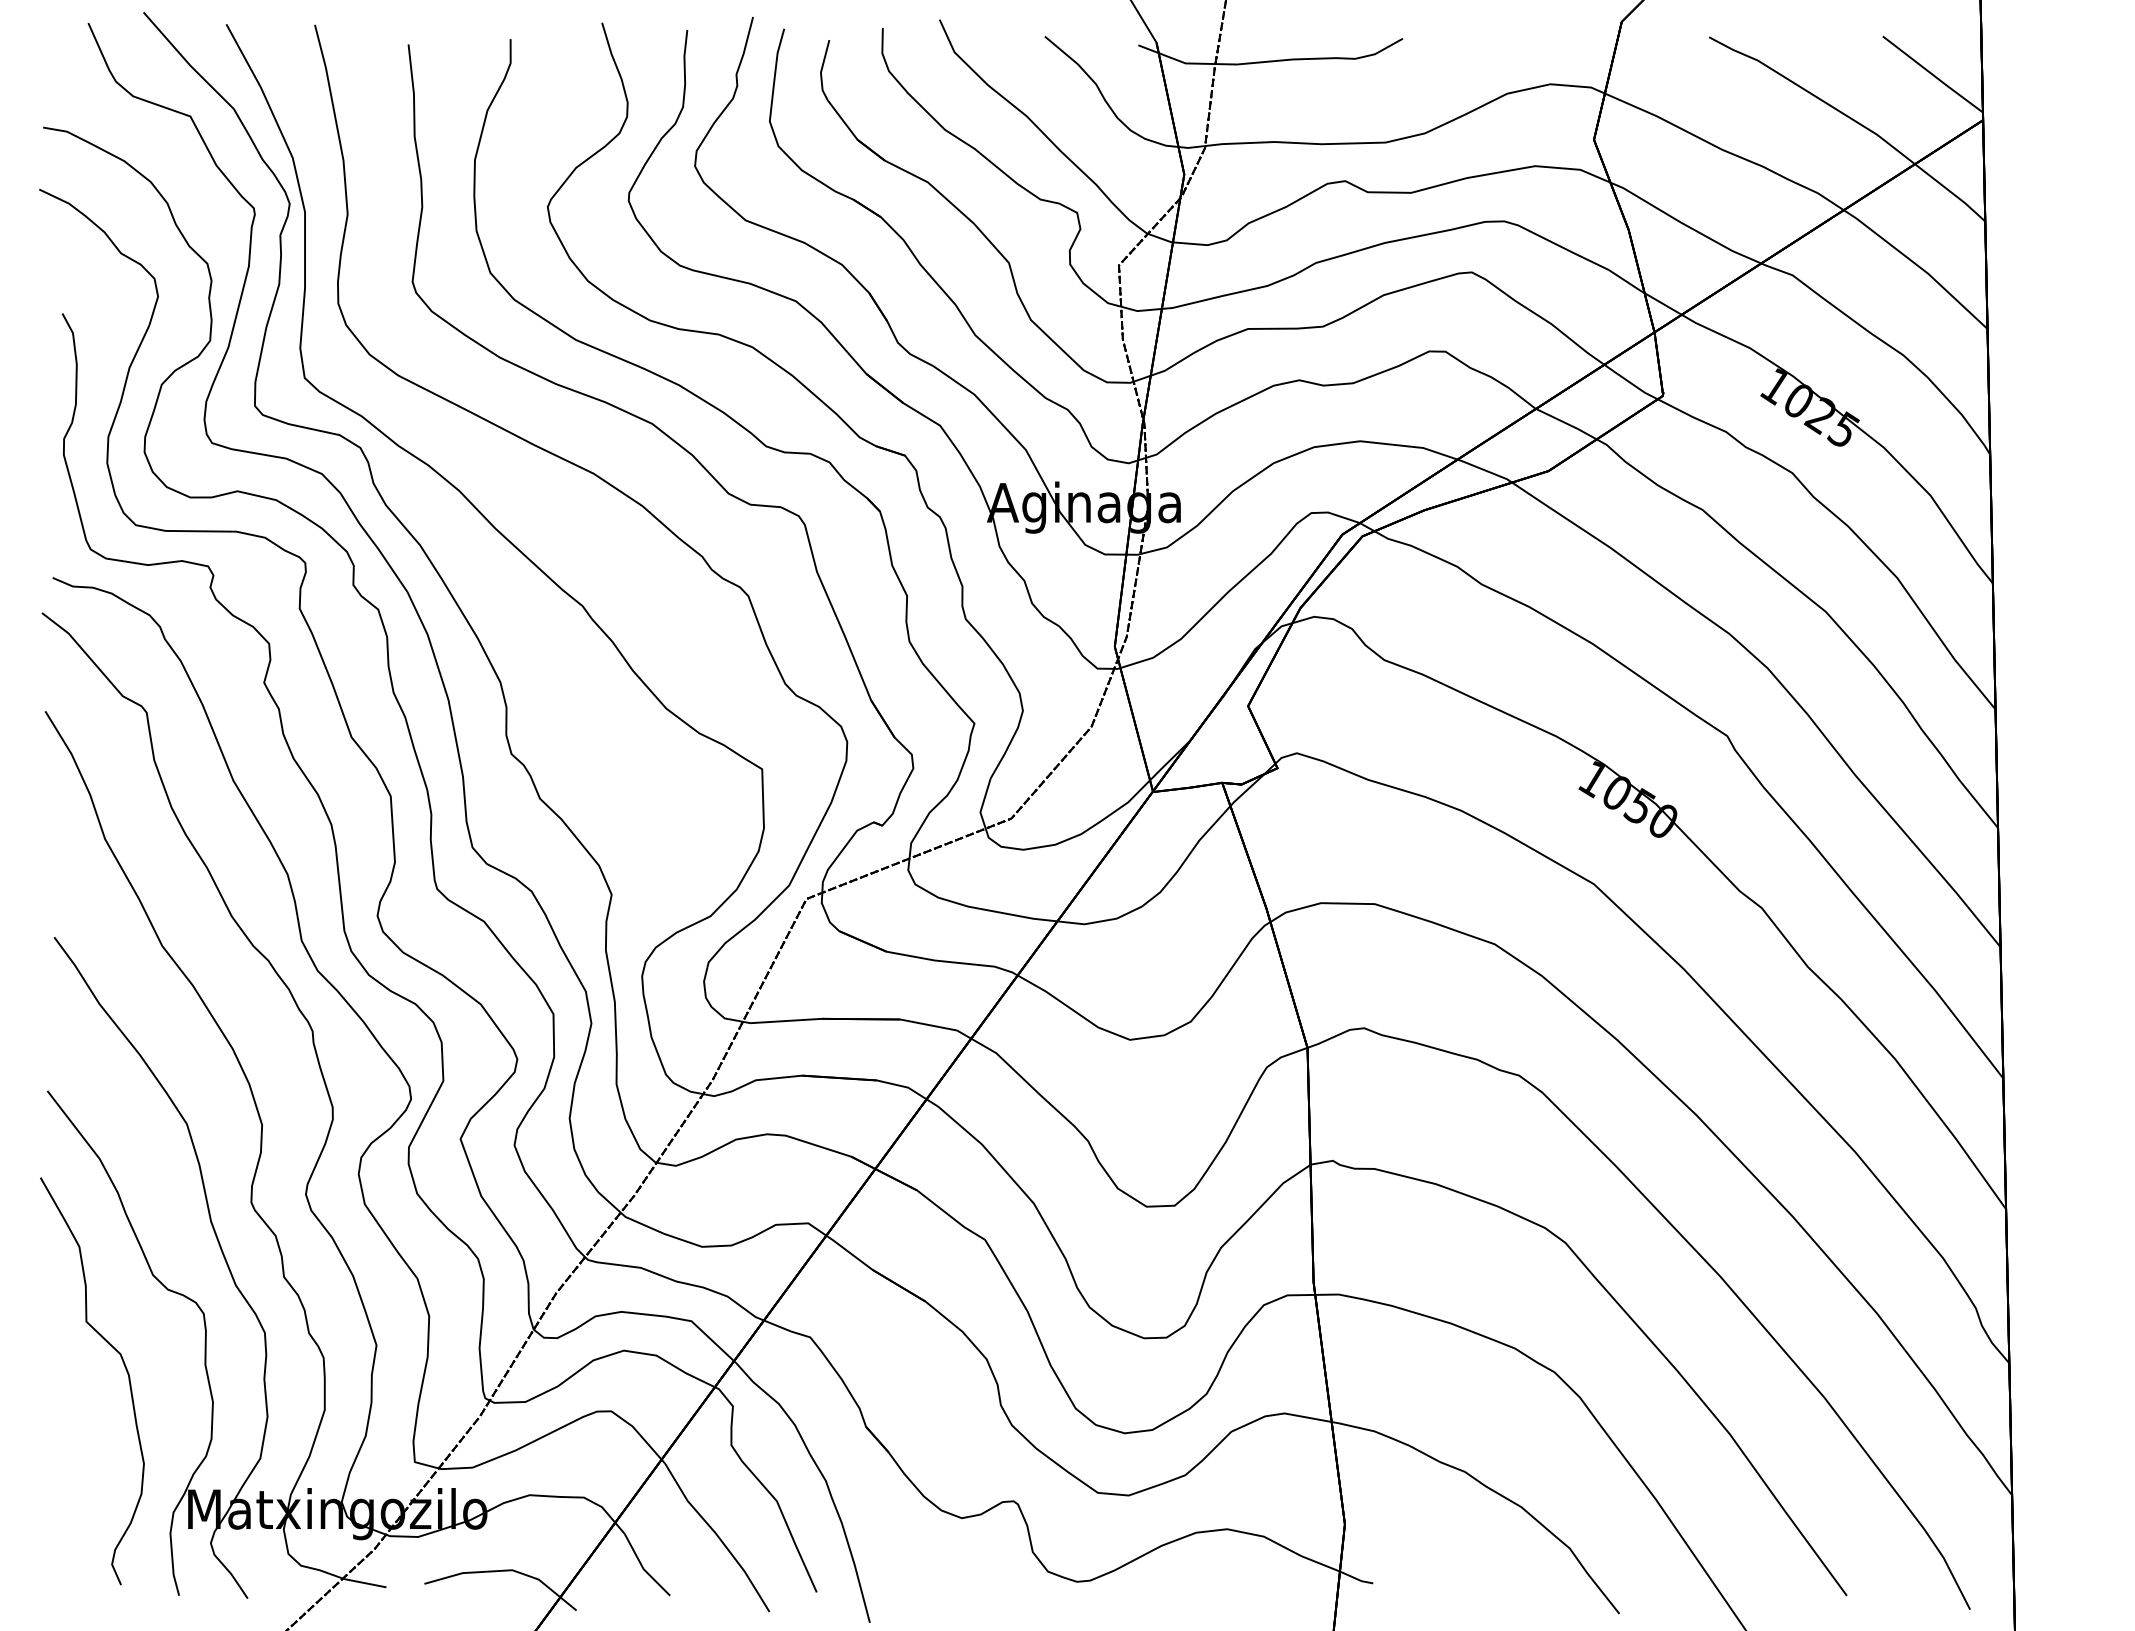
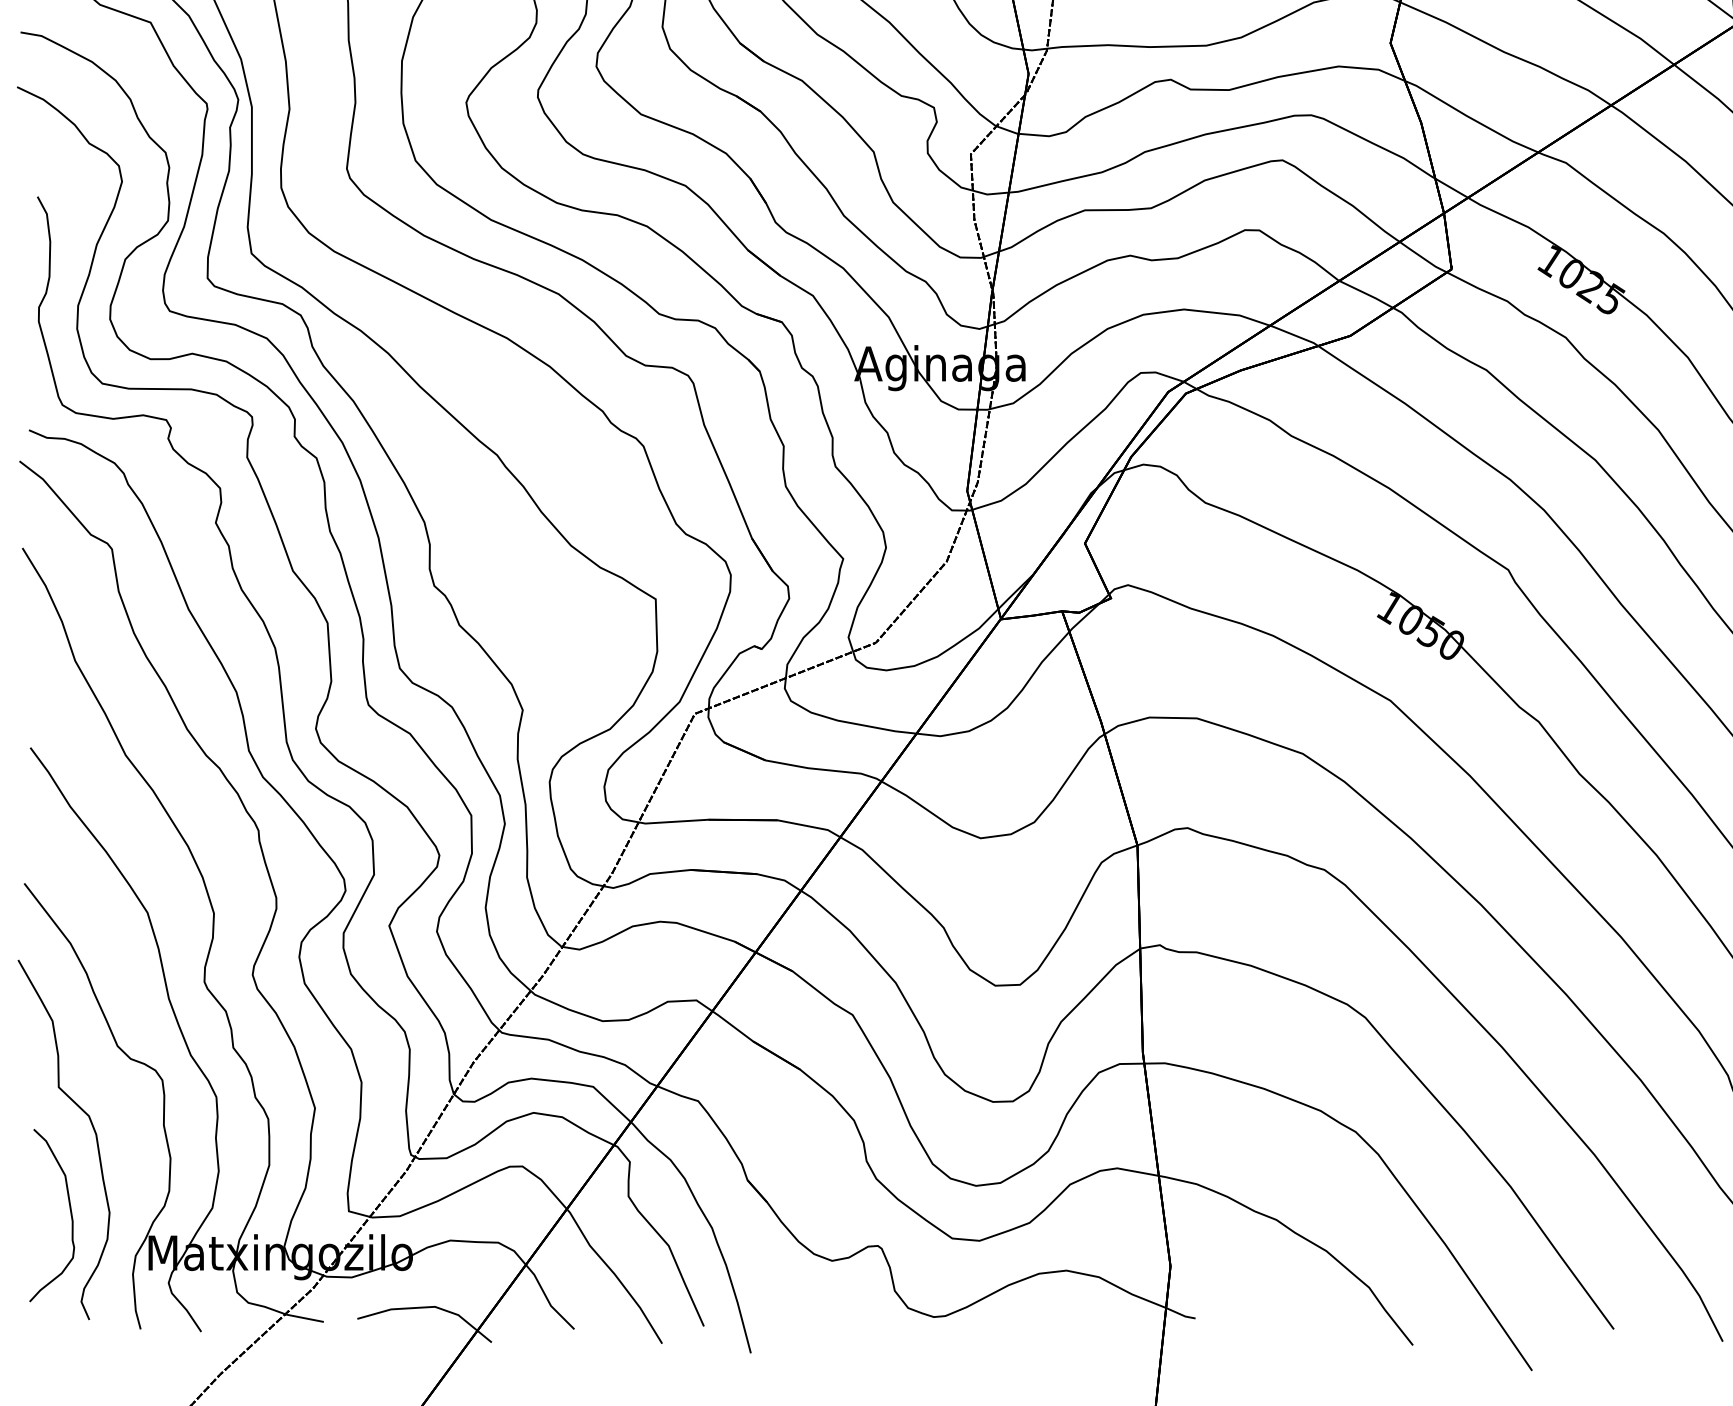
curve: (99, 1464) -> (70, 1213), added

